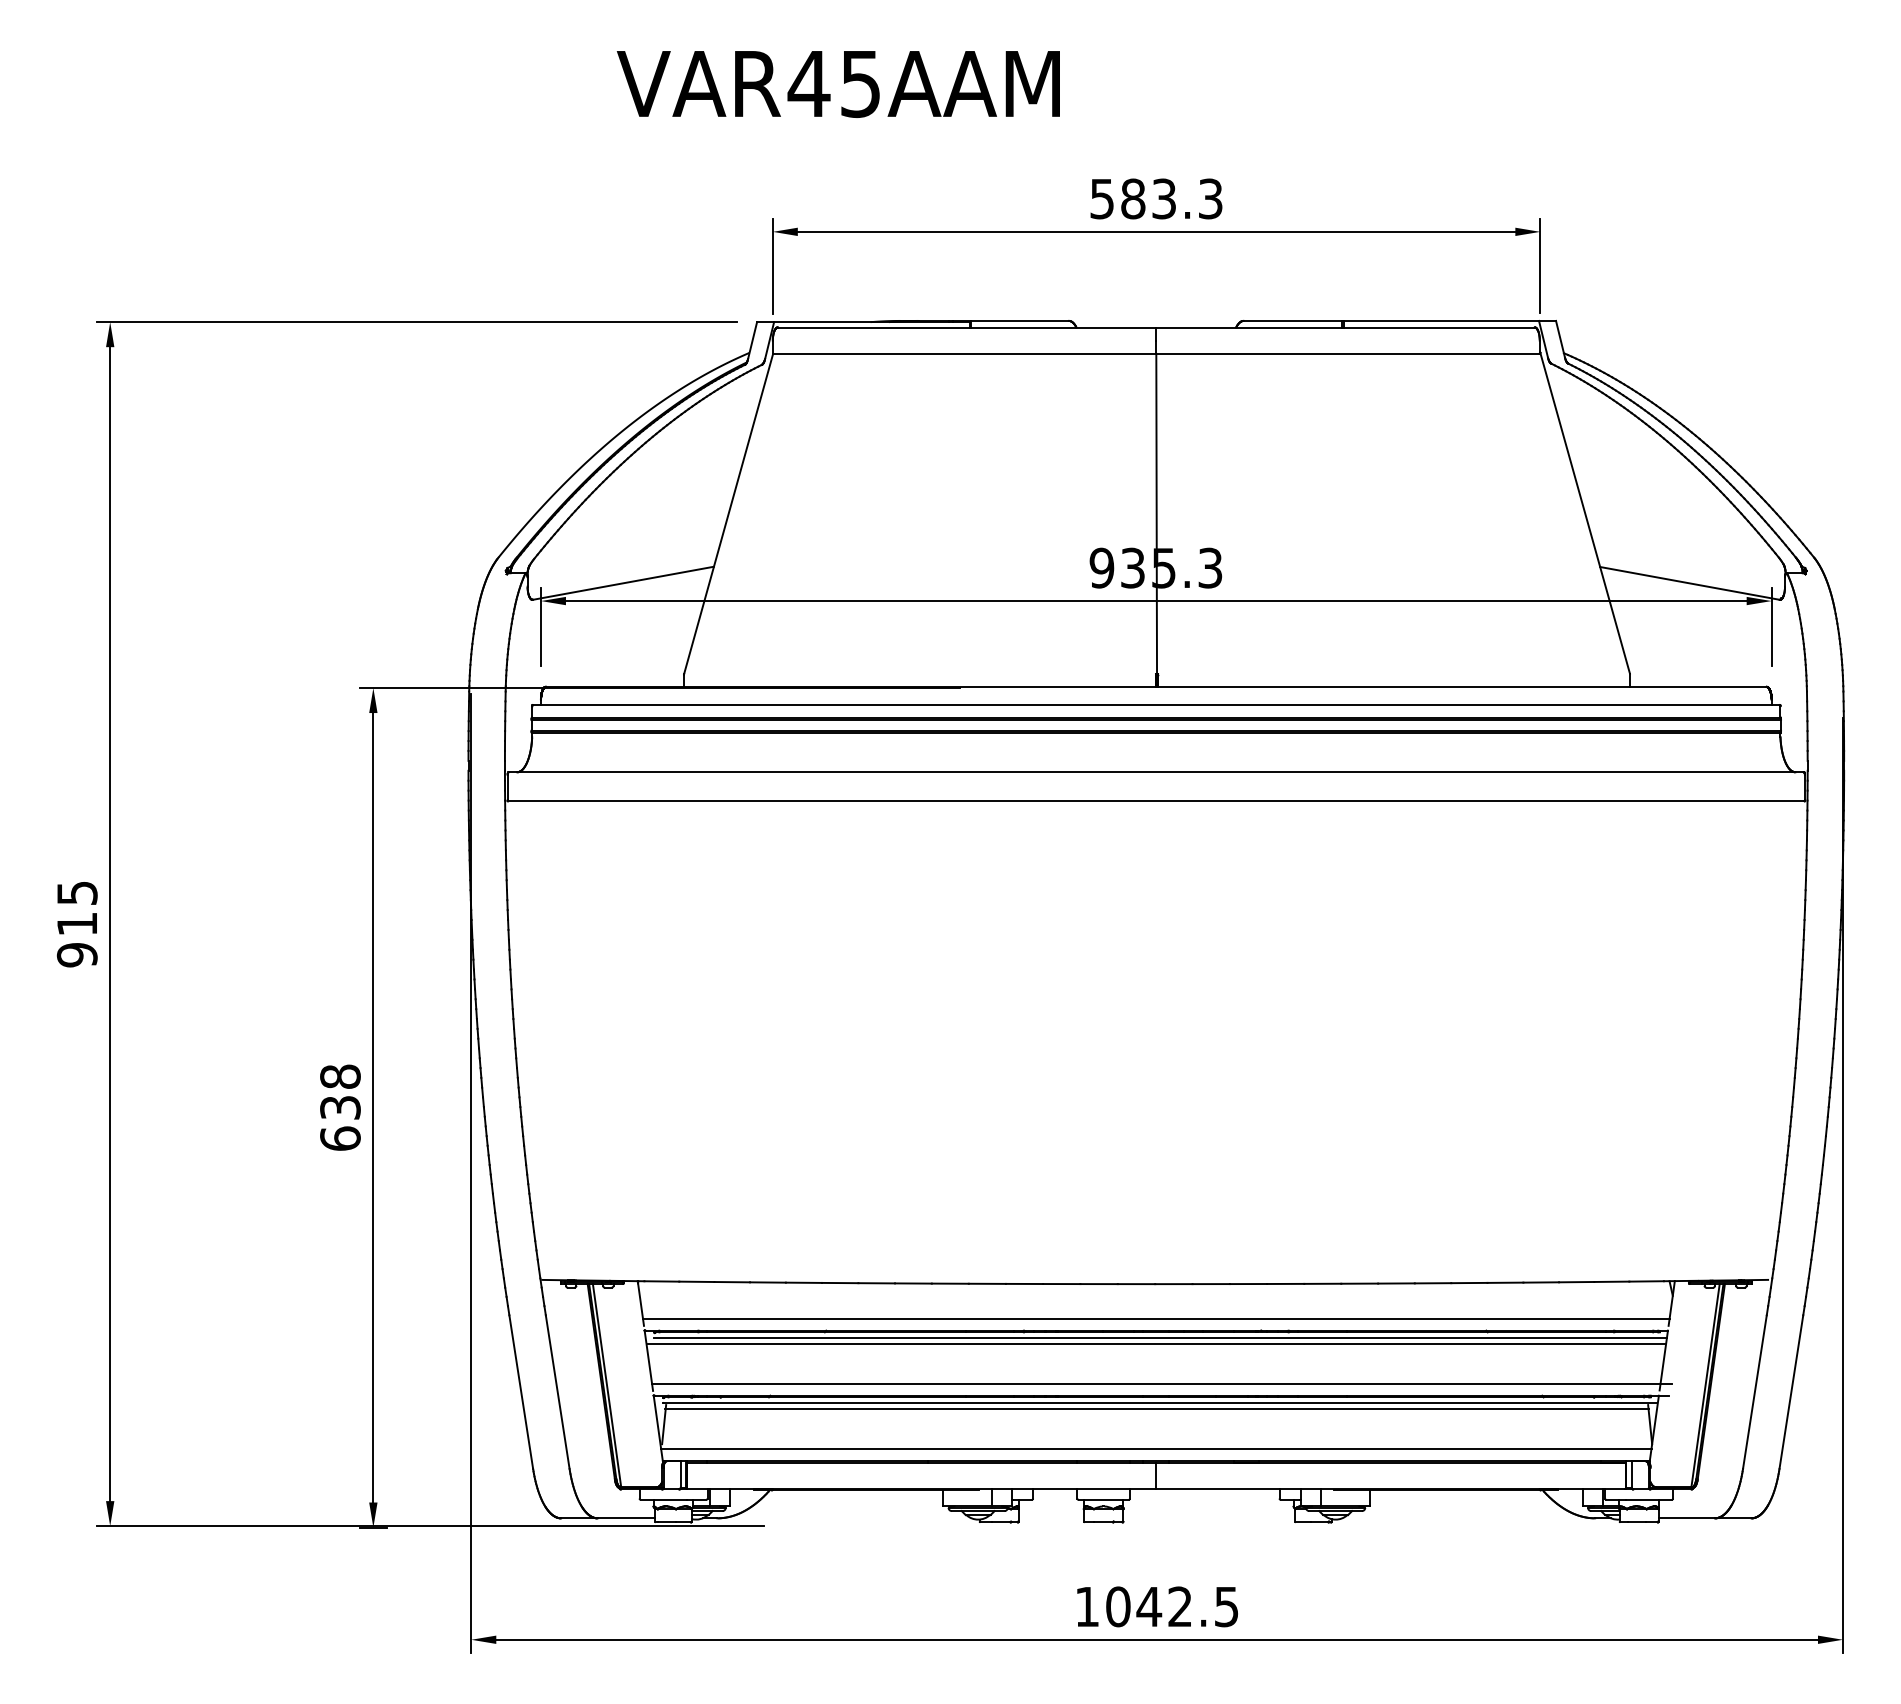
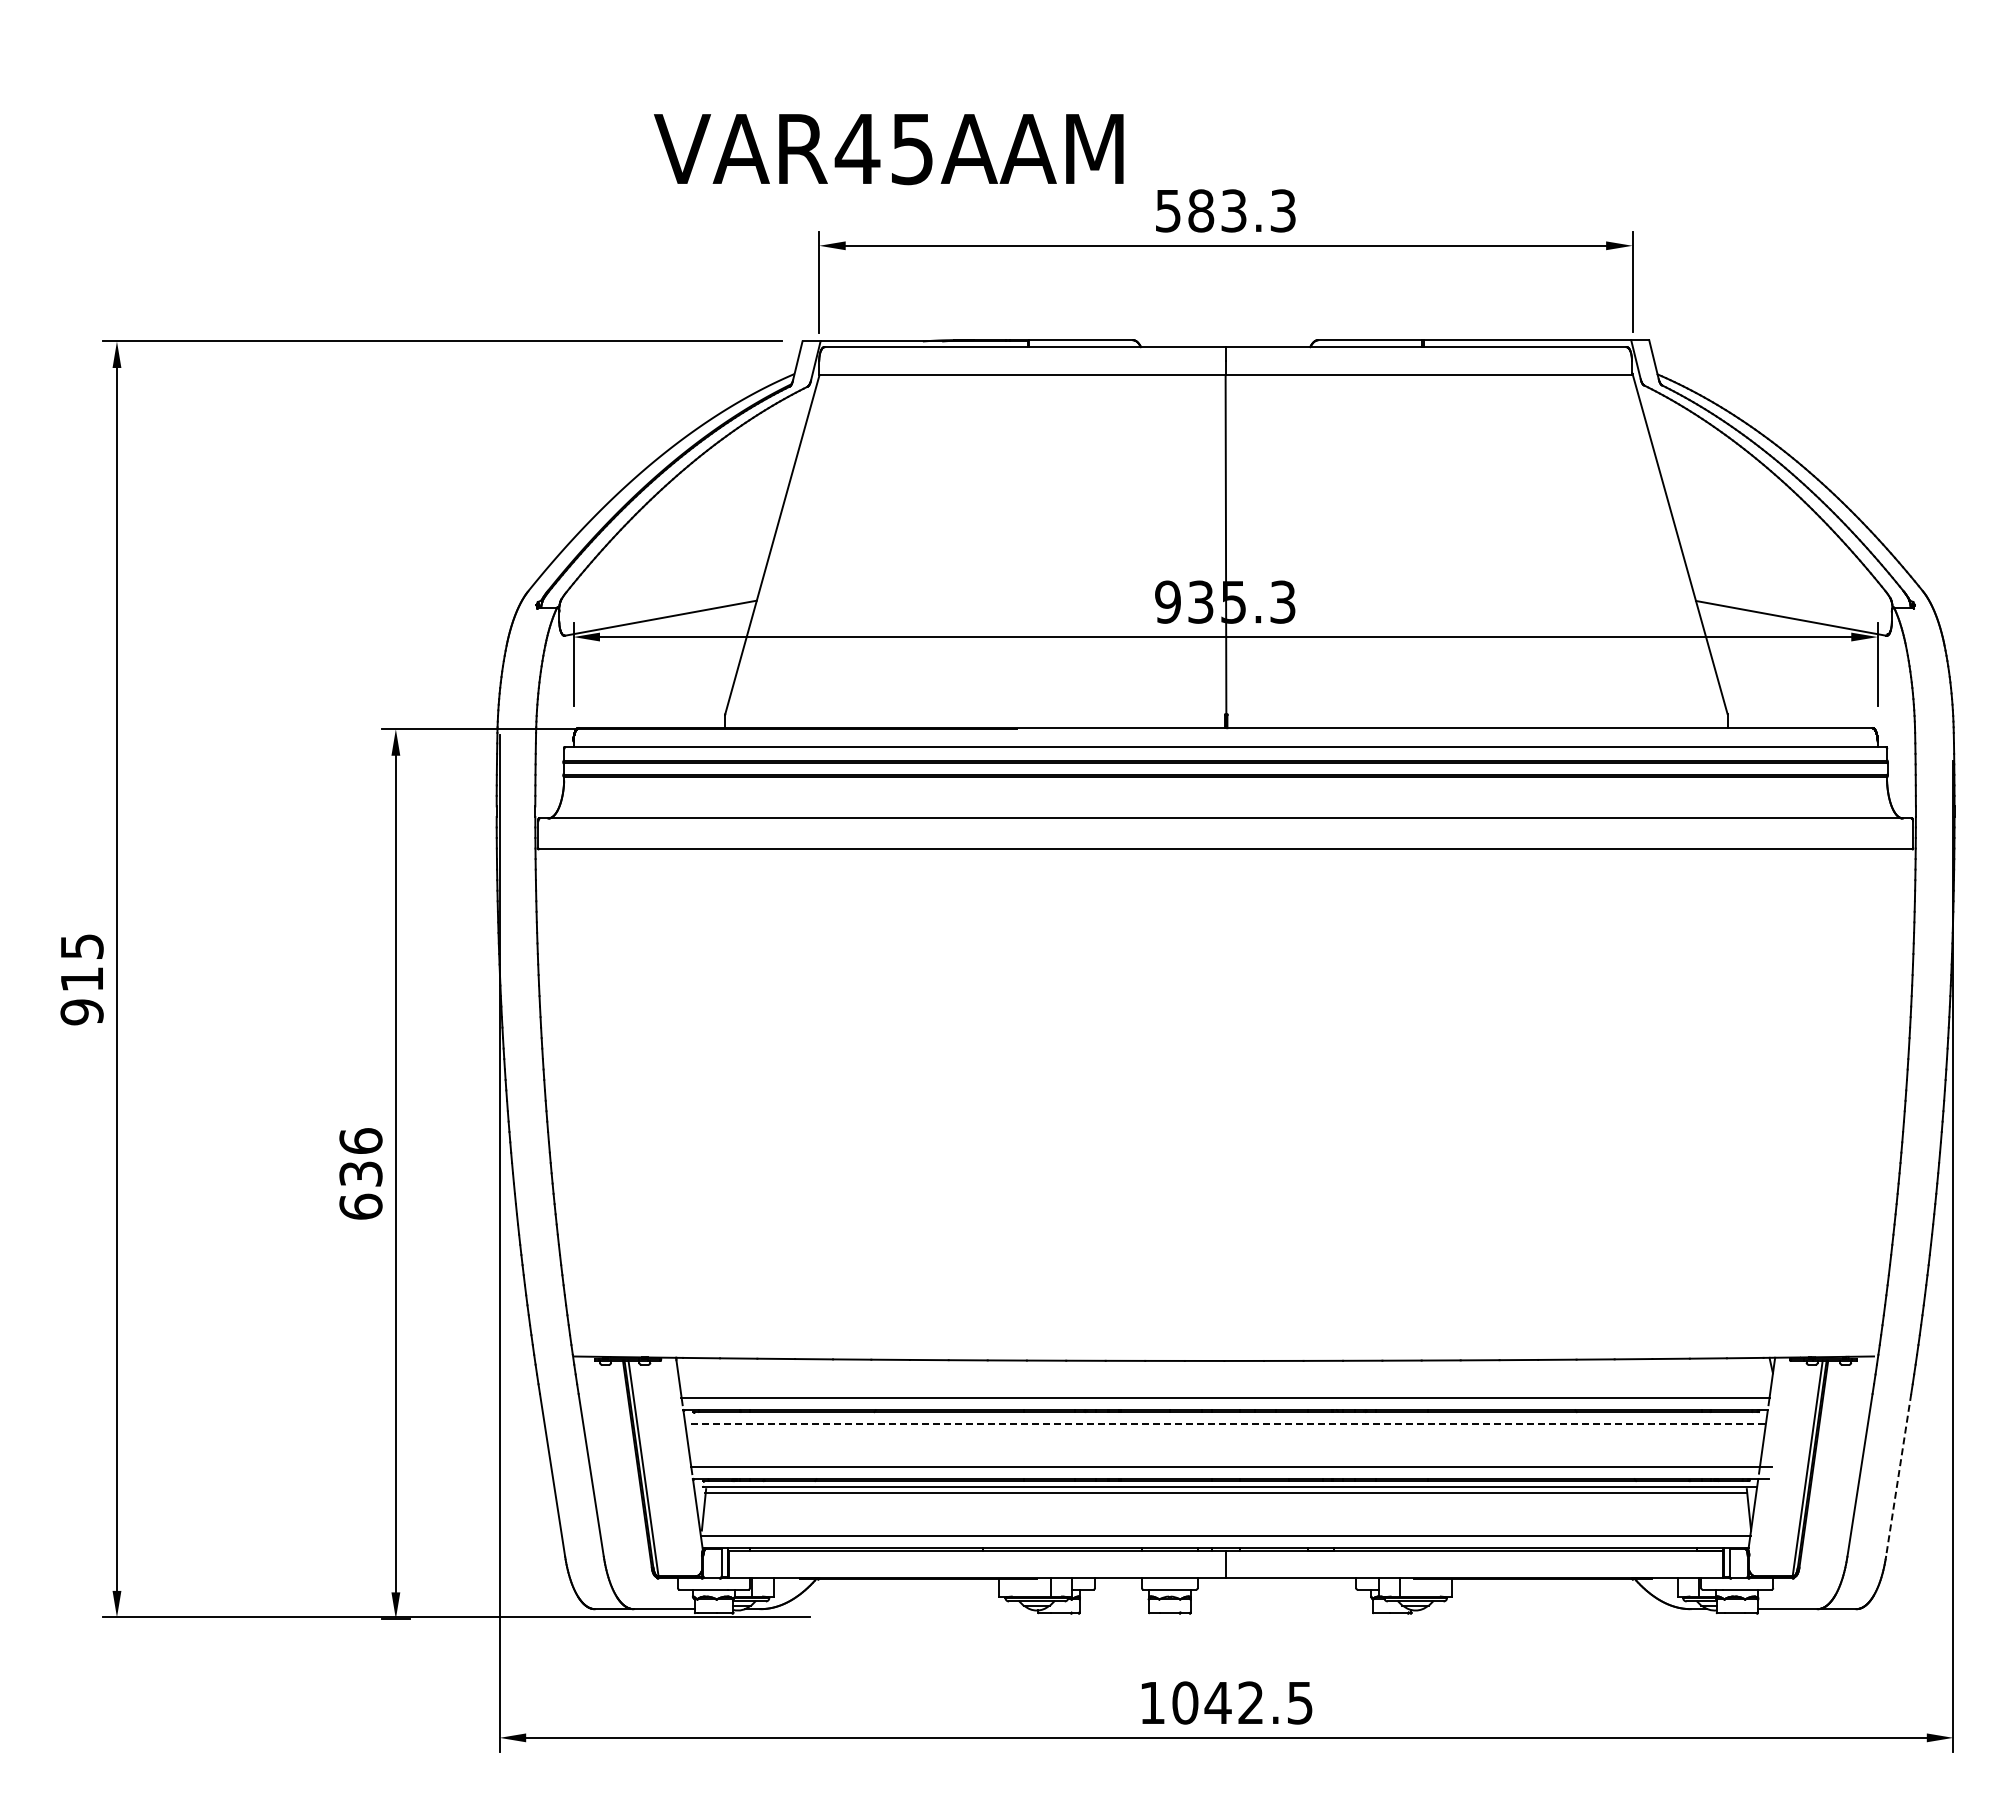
text: (838, 84) -> (888, 149), moved
text: (339, 1077) -> (360, 1141), 638 -> 636
line: (1159, 1337) -> (1229, 1417), removed
line: (1156, 1344) -> (1225, 1424), solid -> dashed
line: (1791, 1392) -> (1898, 1475), solid -> dashed

